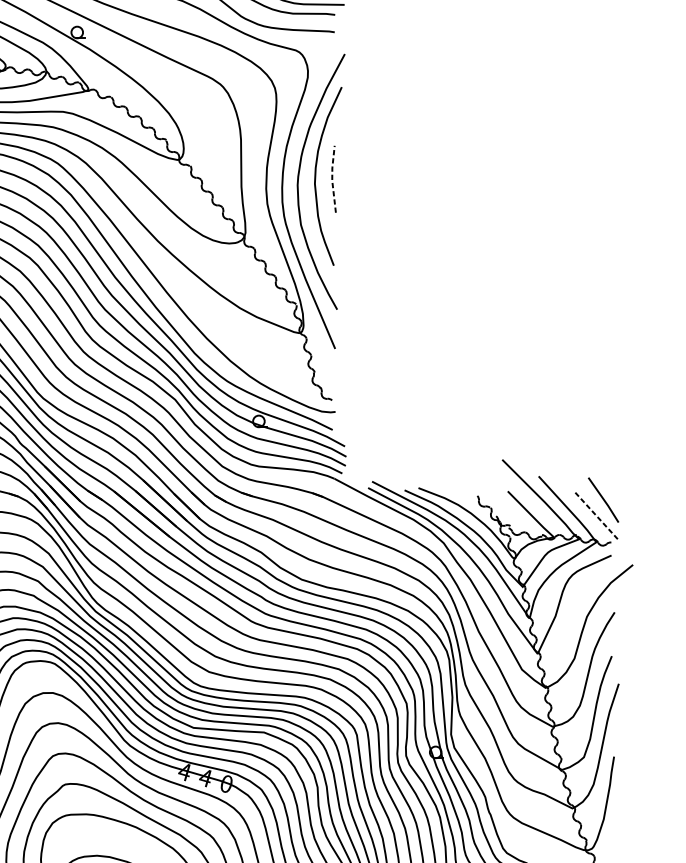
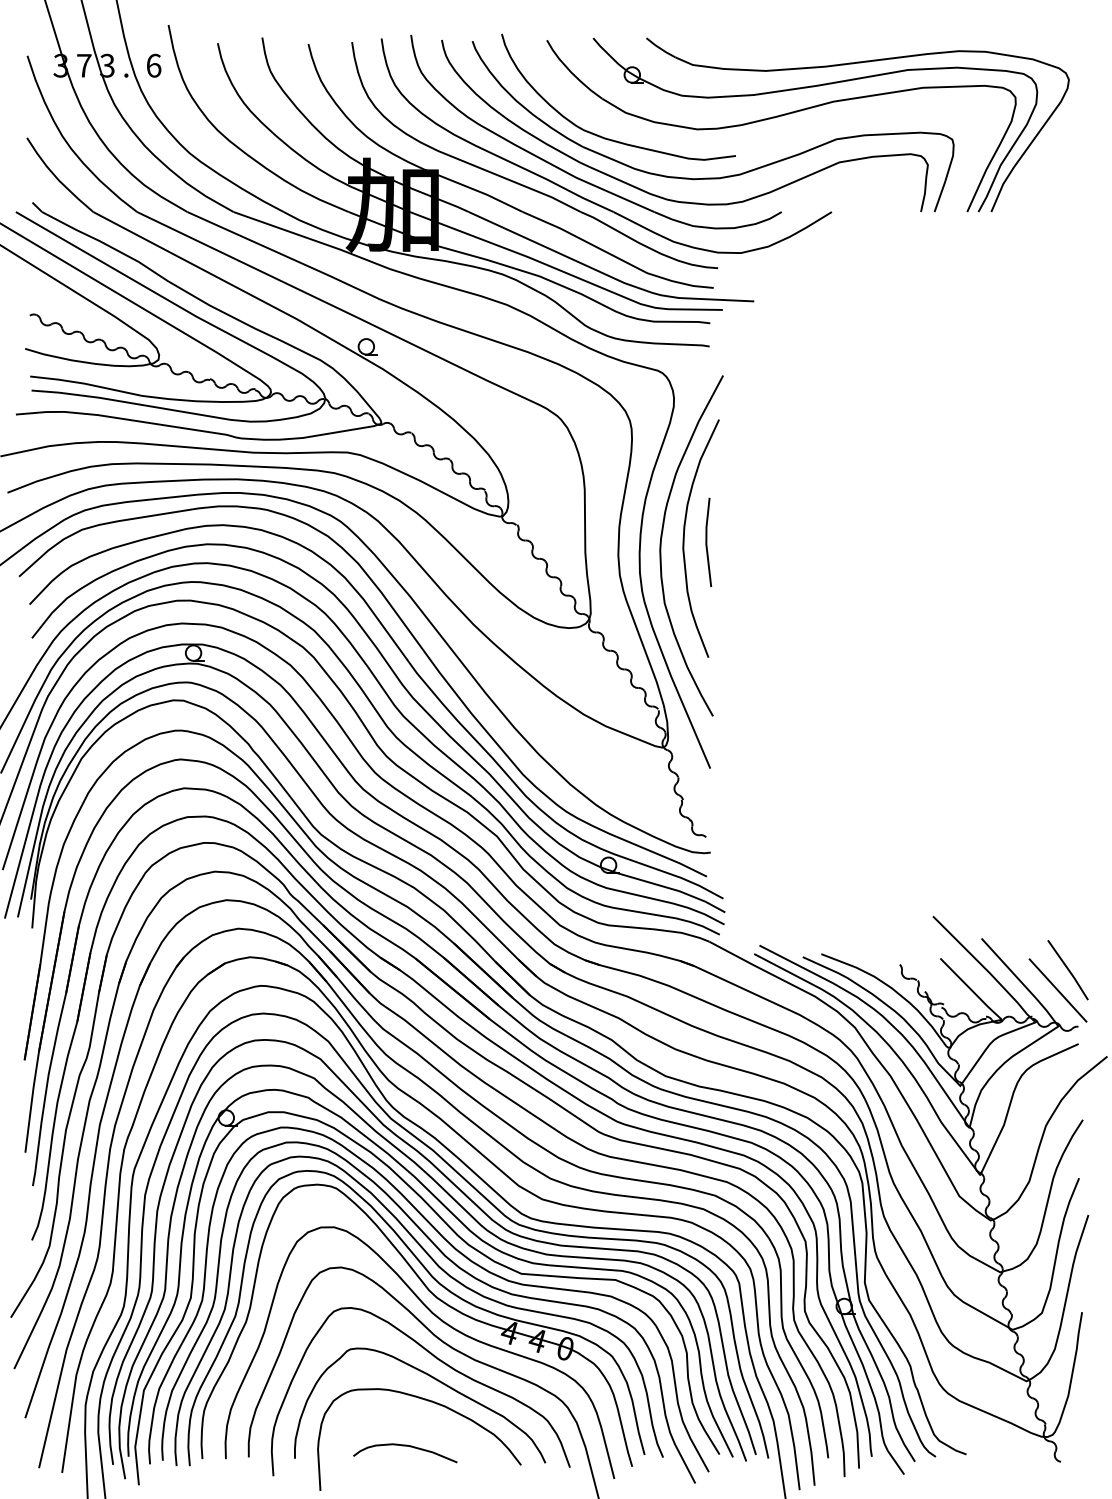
line: (332, 179) -> (706, 542), dashed -> solid
line: (595, 515) -> (1057, 990), dashed -> solid

